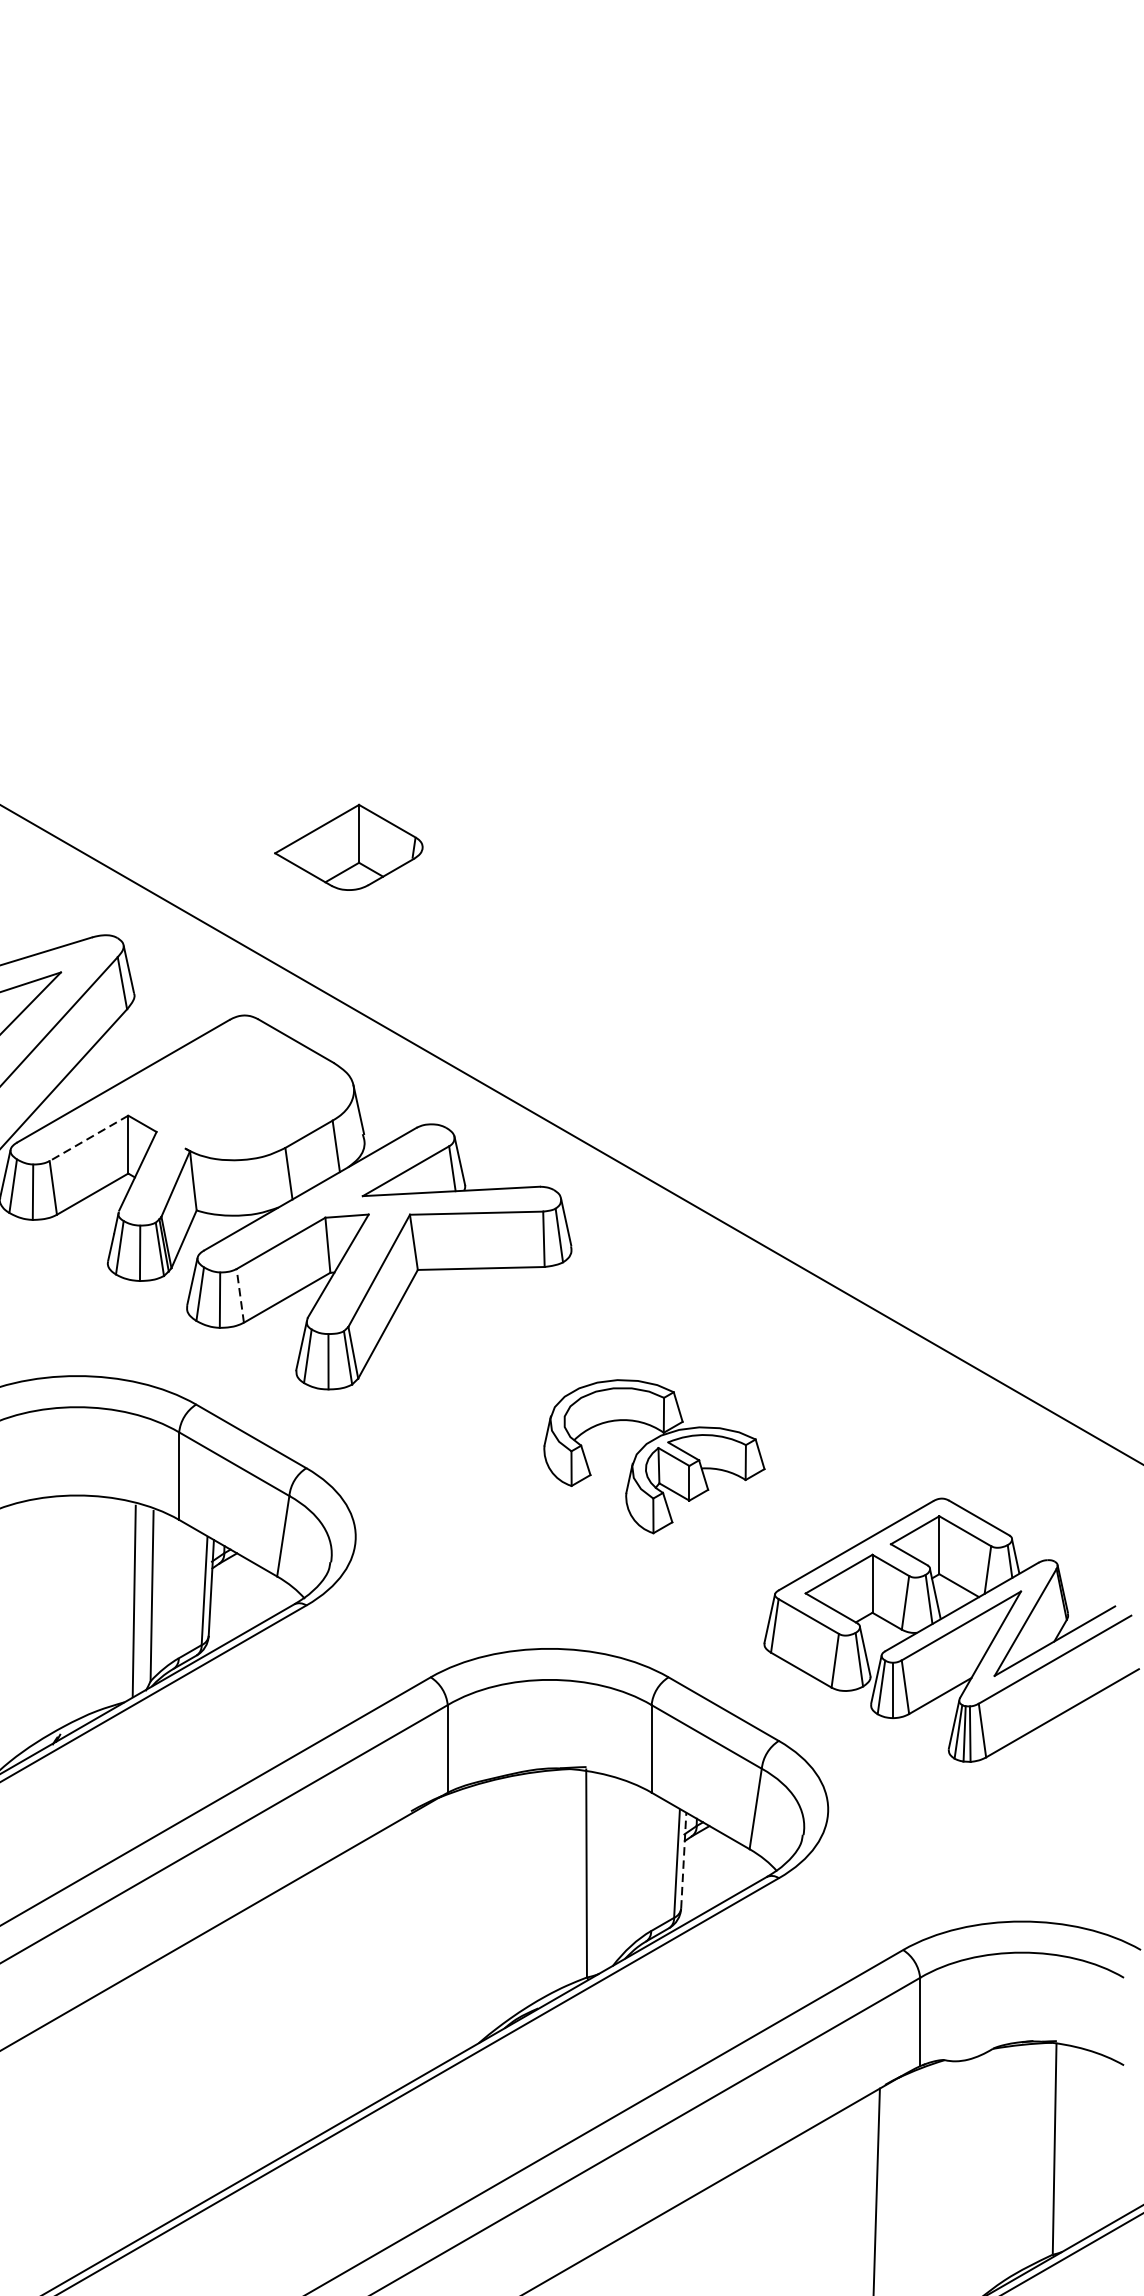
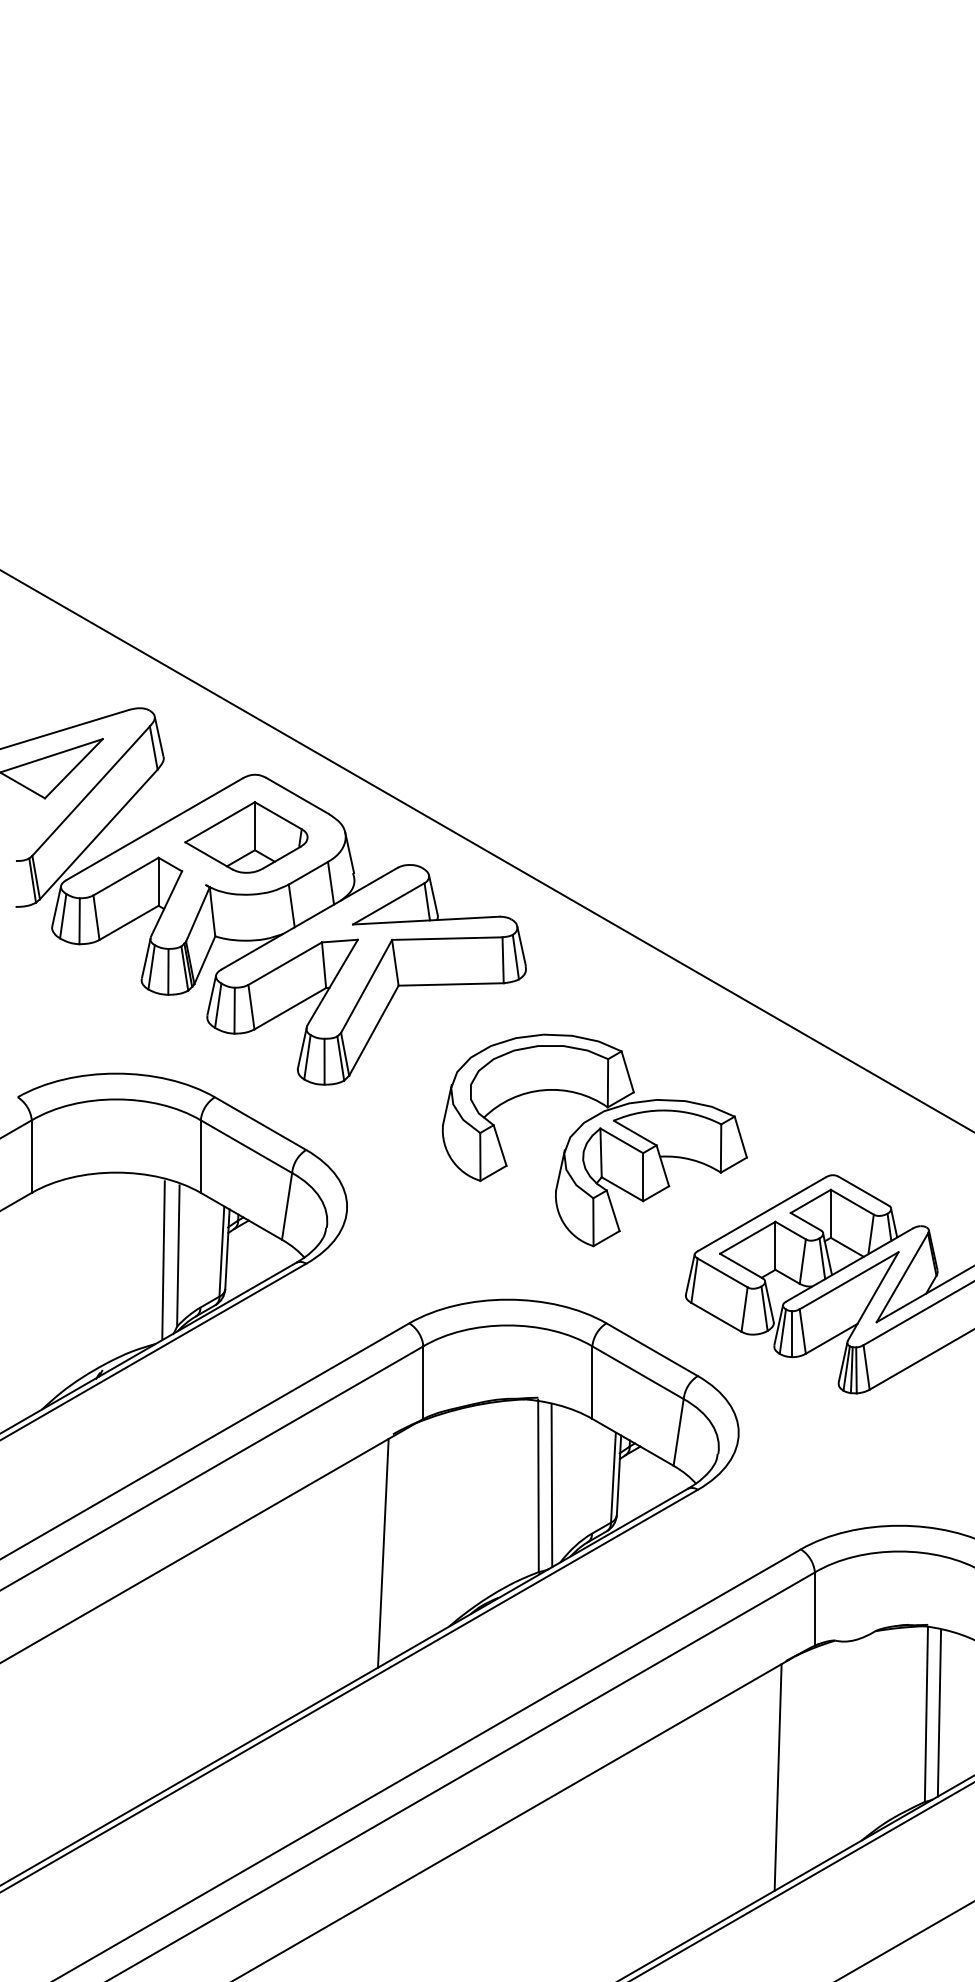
part: (348, 847) -> (246, 837), moved
line: (89, 1138) -> (126, 876), dashed -> solid
line: (240, 1295) -> (251, 1006), dashed -> solid
part: (654, 1456) -> (594, 1140), size x1.67
line: (684, 1860) -> (619, 1475), dashed -> solid
line: (602, 1872) -> (551, 1485), added
line: (398, 1953) -> (382, 1552), added
line: (1070, 2146) -> (939, 1712), added

